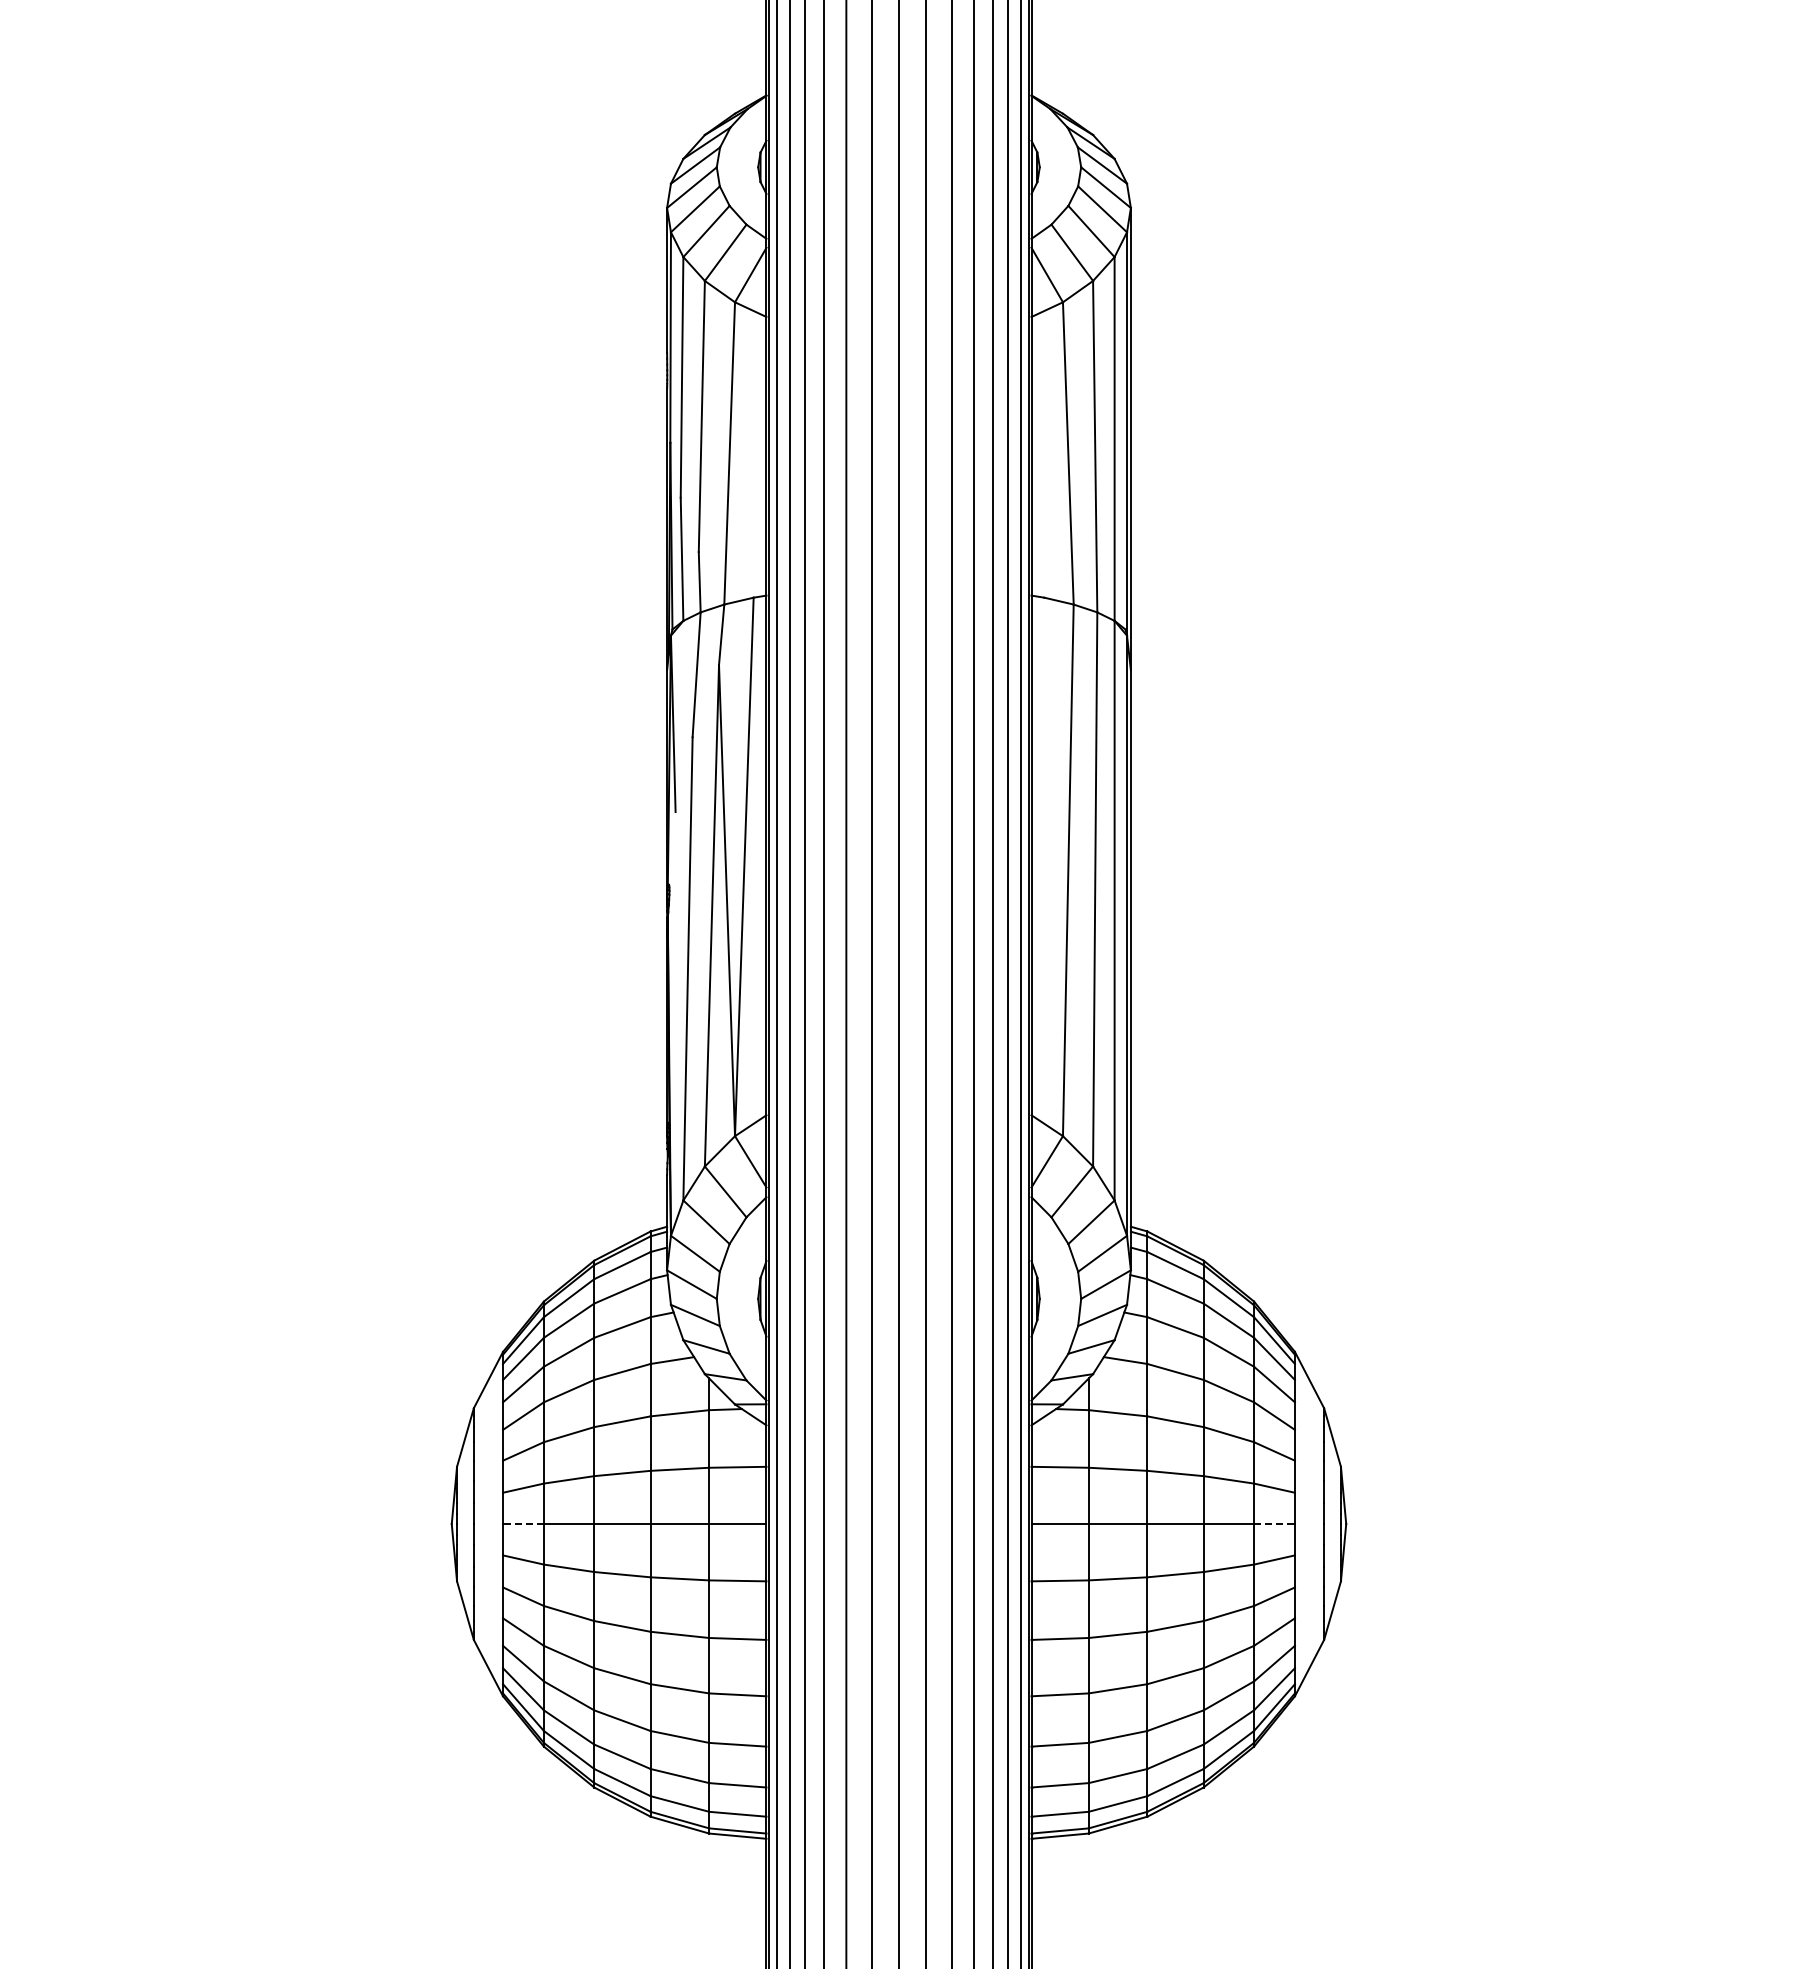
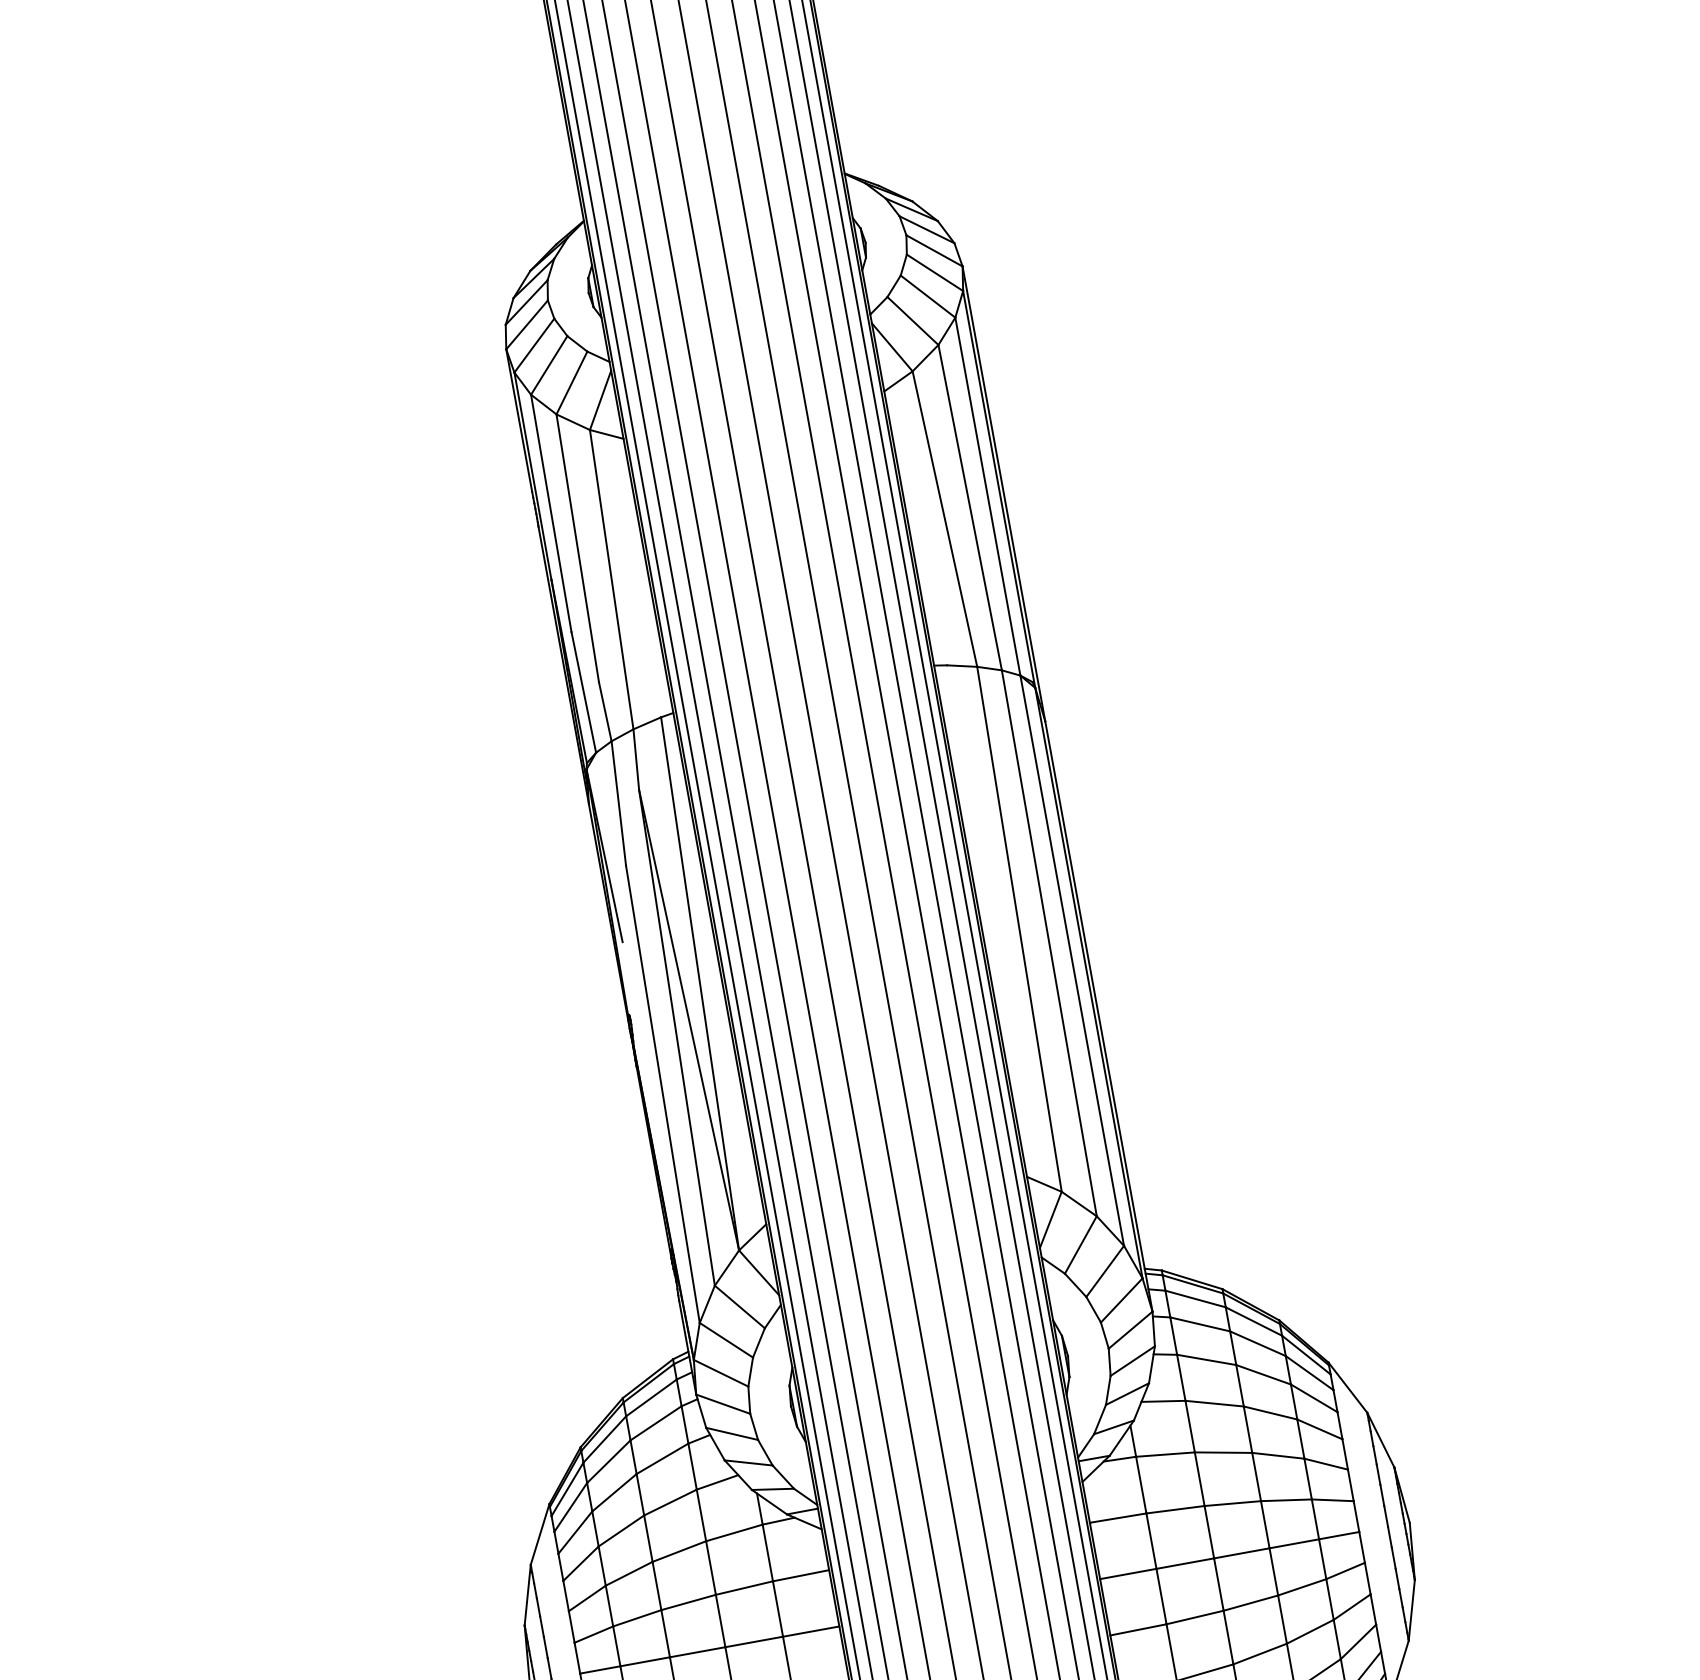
line: (523, 1524) -> (600, 1670), dashed -> solid
line: (1274, 1524) -> (1339, 1536), dashed -> solid

